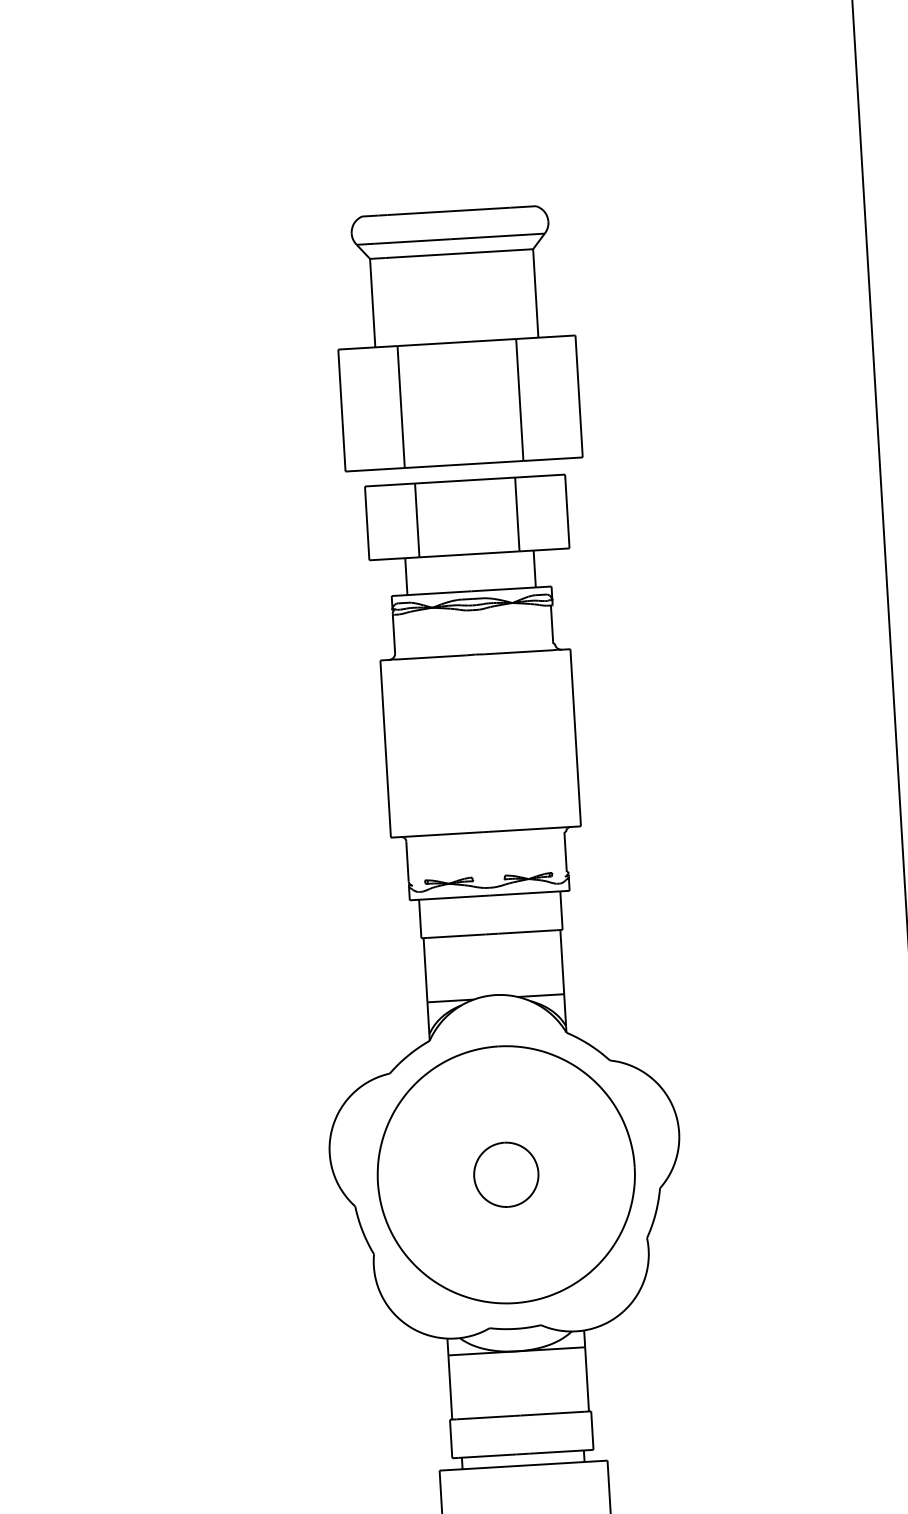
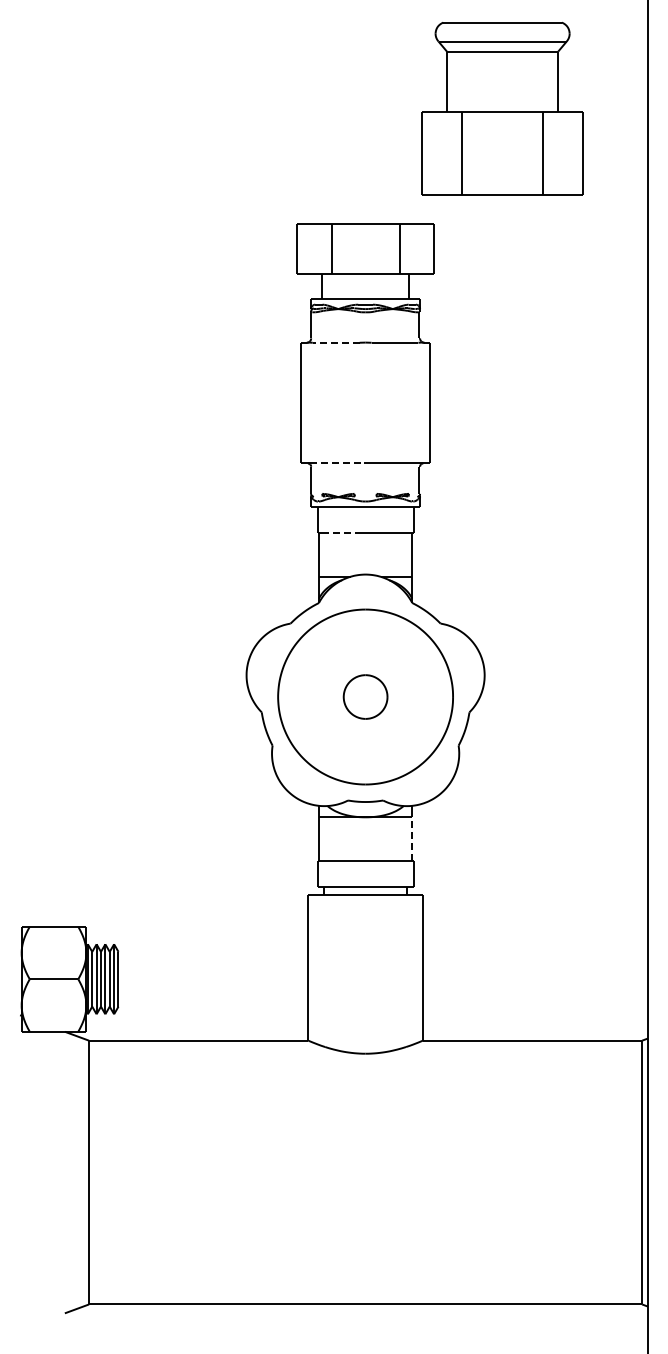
part: (456, 337) -> (502, 108), moved
line: (431, 657) -> (335, 342), solid -> dashed
line: (444, 834) -> (337, 463), solid -> dashed
line: (456, 936) -> (341, 533), solid -> dashed
line: (587, 1379) -> (412, 839), solid -> dashed

